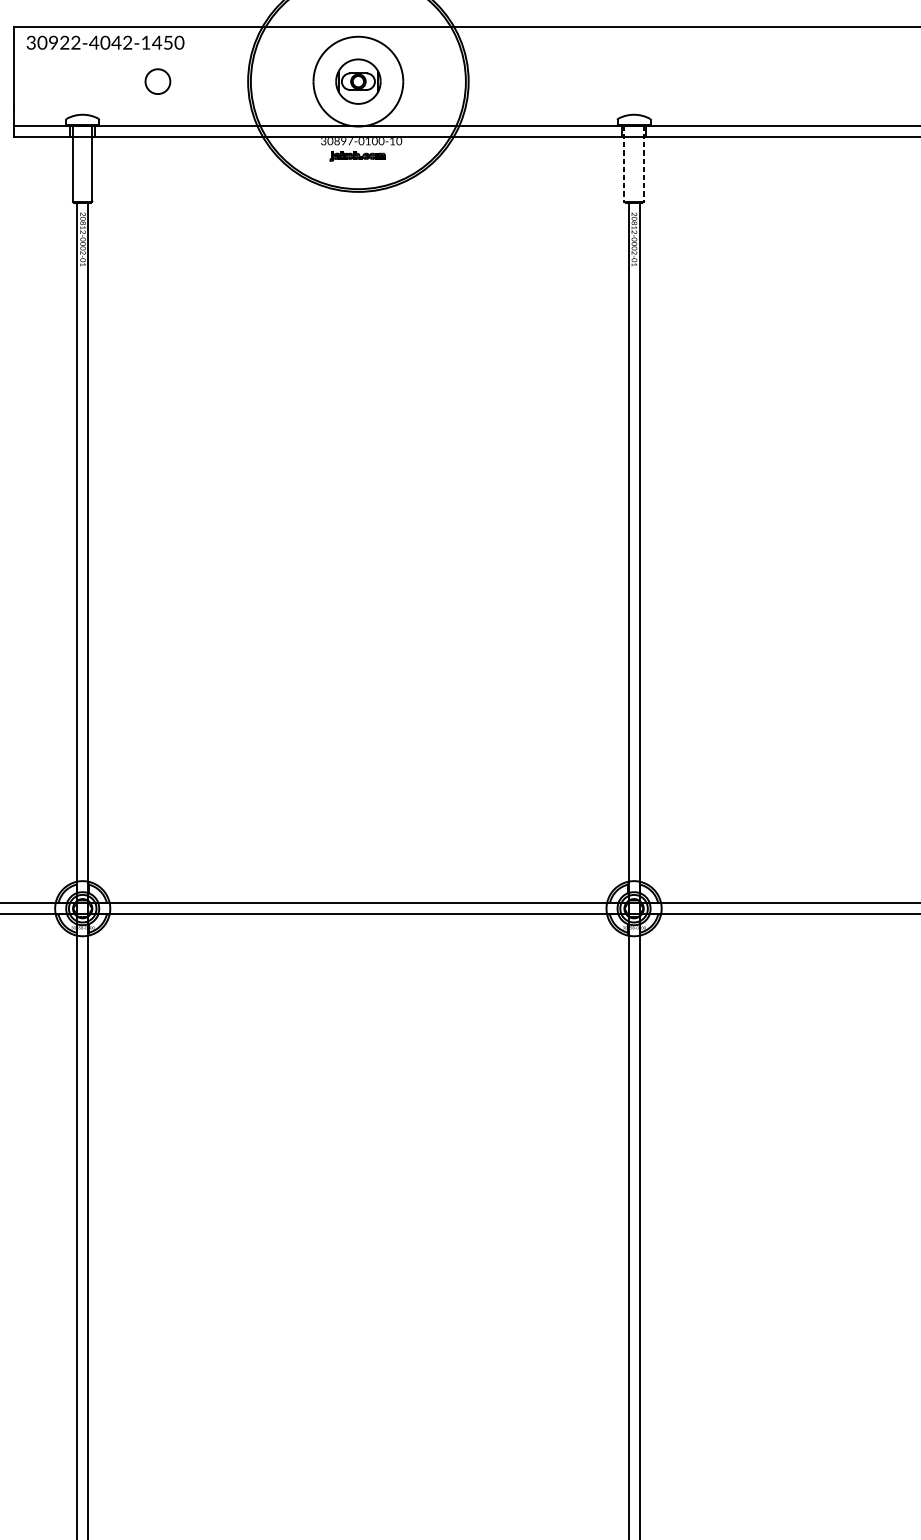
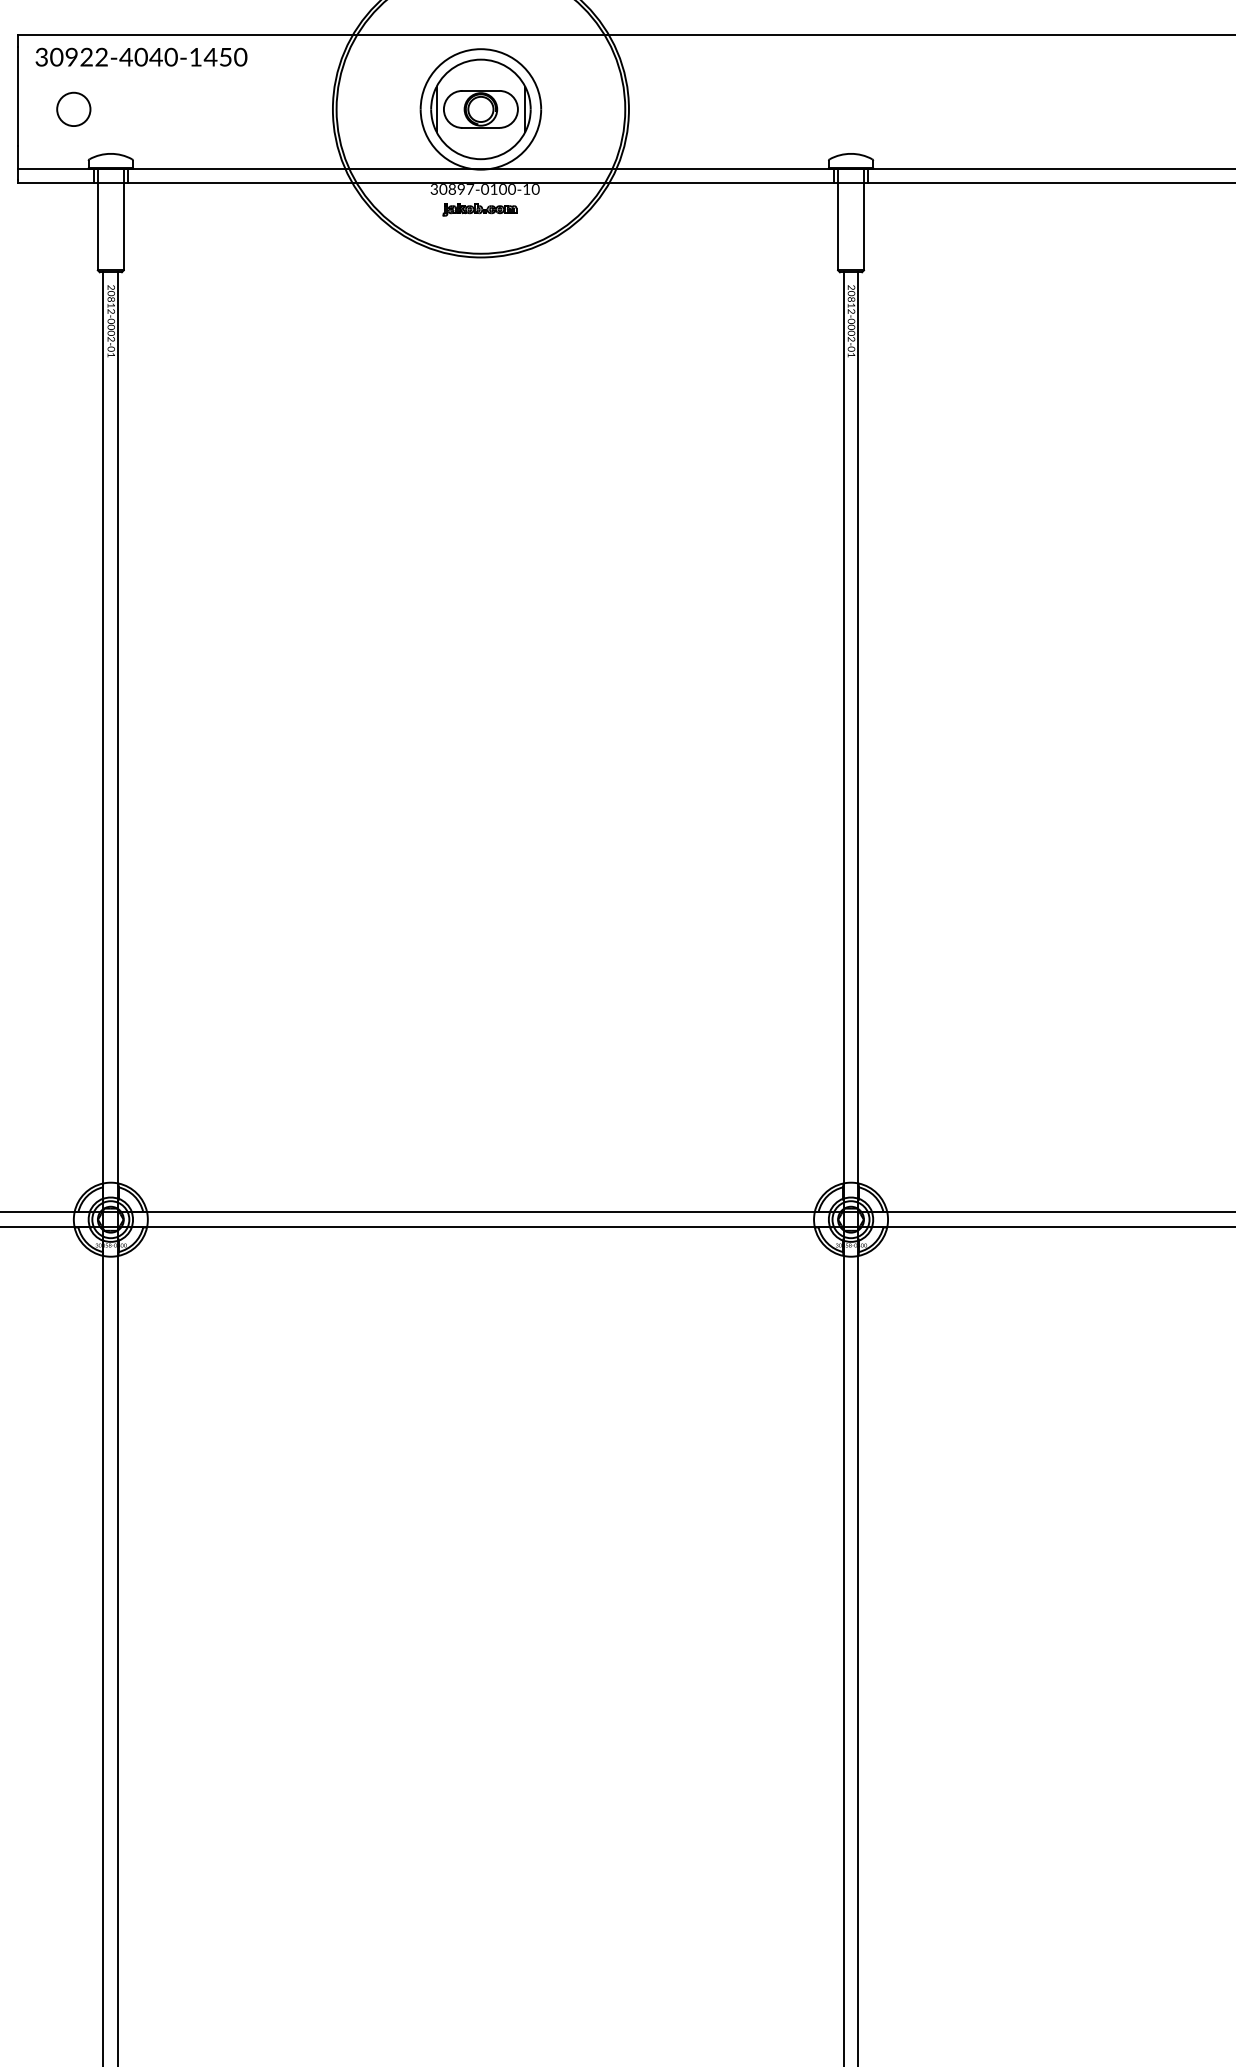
text: (127, 42) -> (170, 57), 30922-4042-1450 -> 30922-4040-1450
circle: (157, 80) -> (73, 108), moved
part: (358, 81) -> (480, 109), size x1.67
line: (624, 163) -> (838, 219), dashed -> solid
line: (643, 163) -> (863, 219), dashed -> solid

